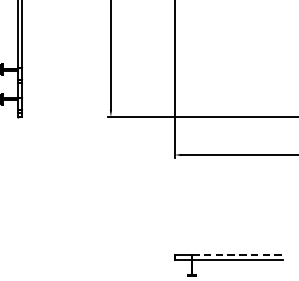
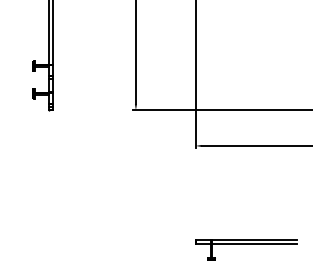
line: (237, 254) -> (254, 239), dashed -> solid

